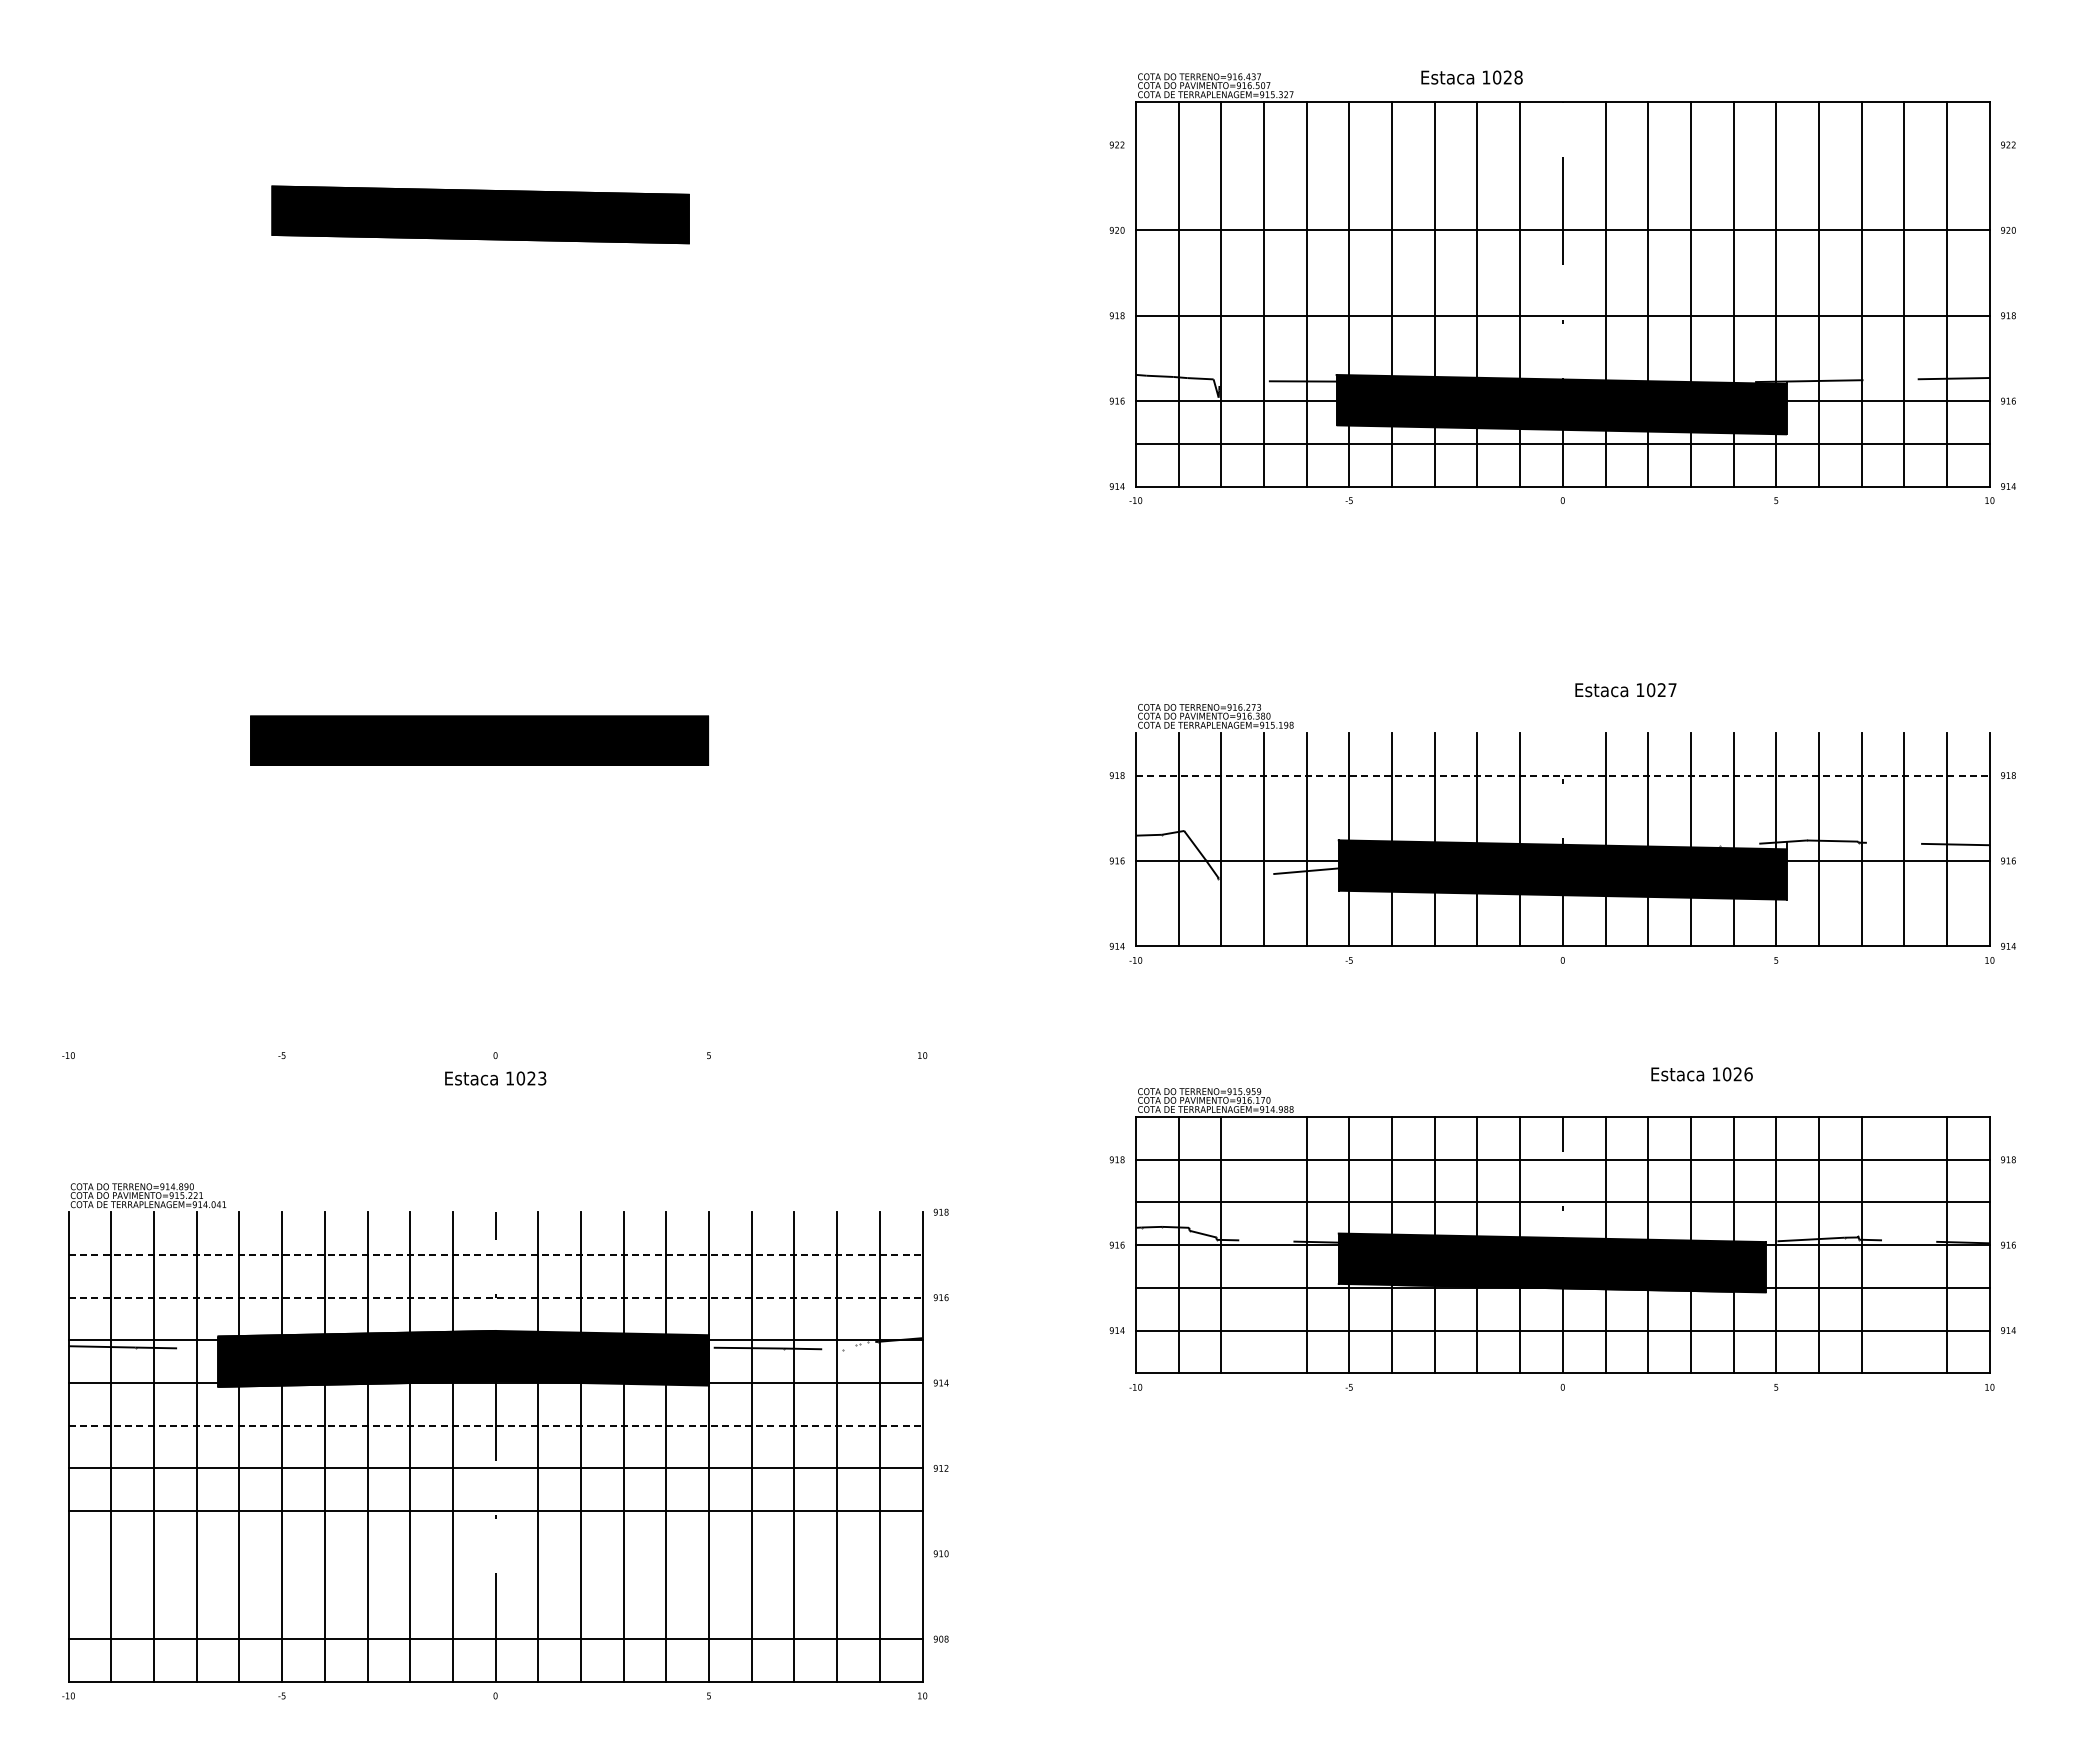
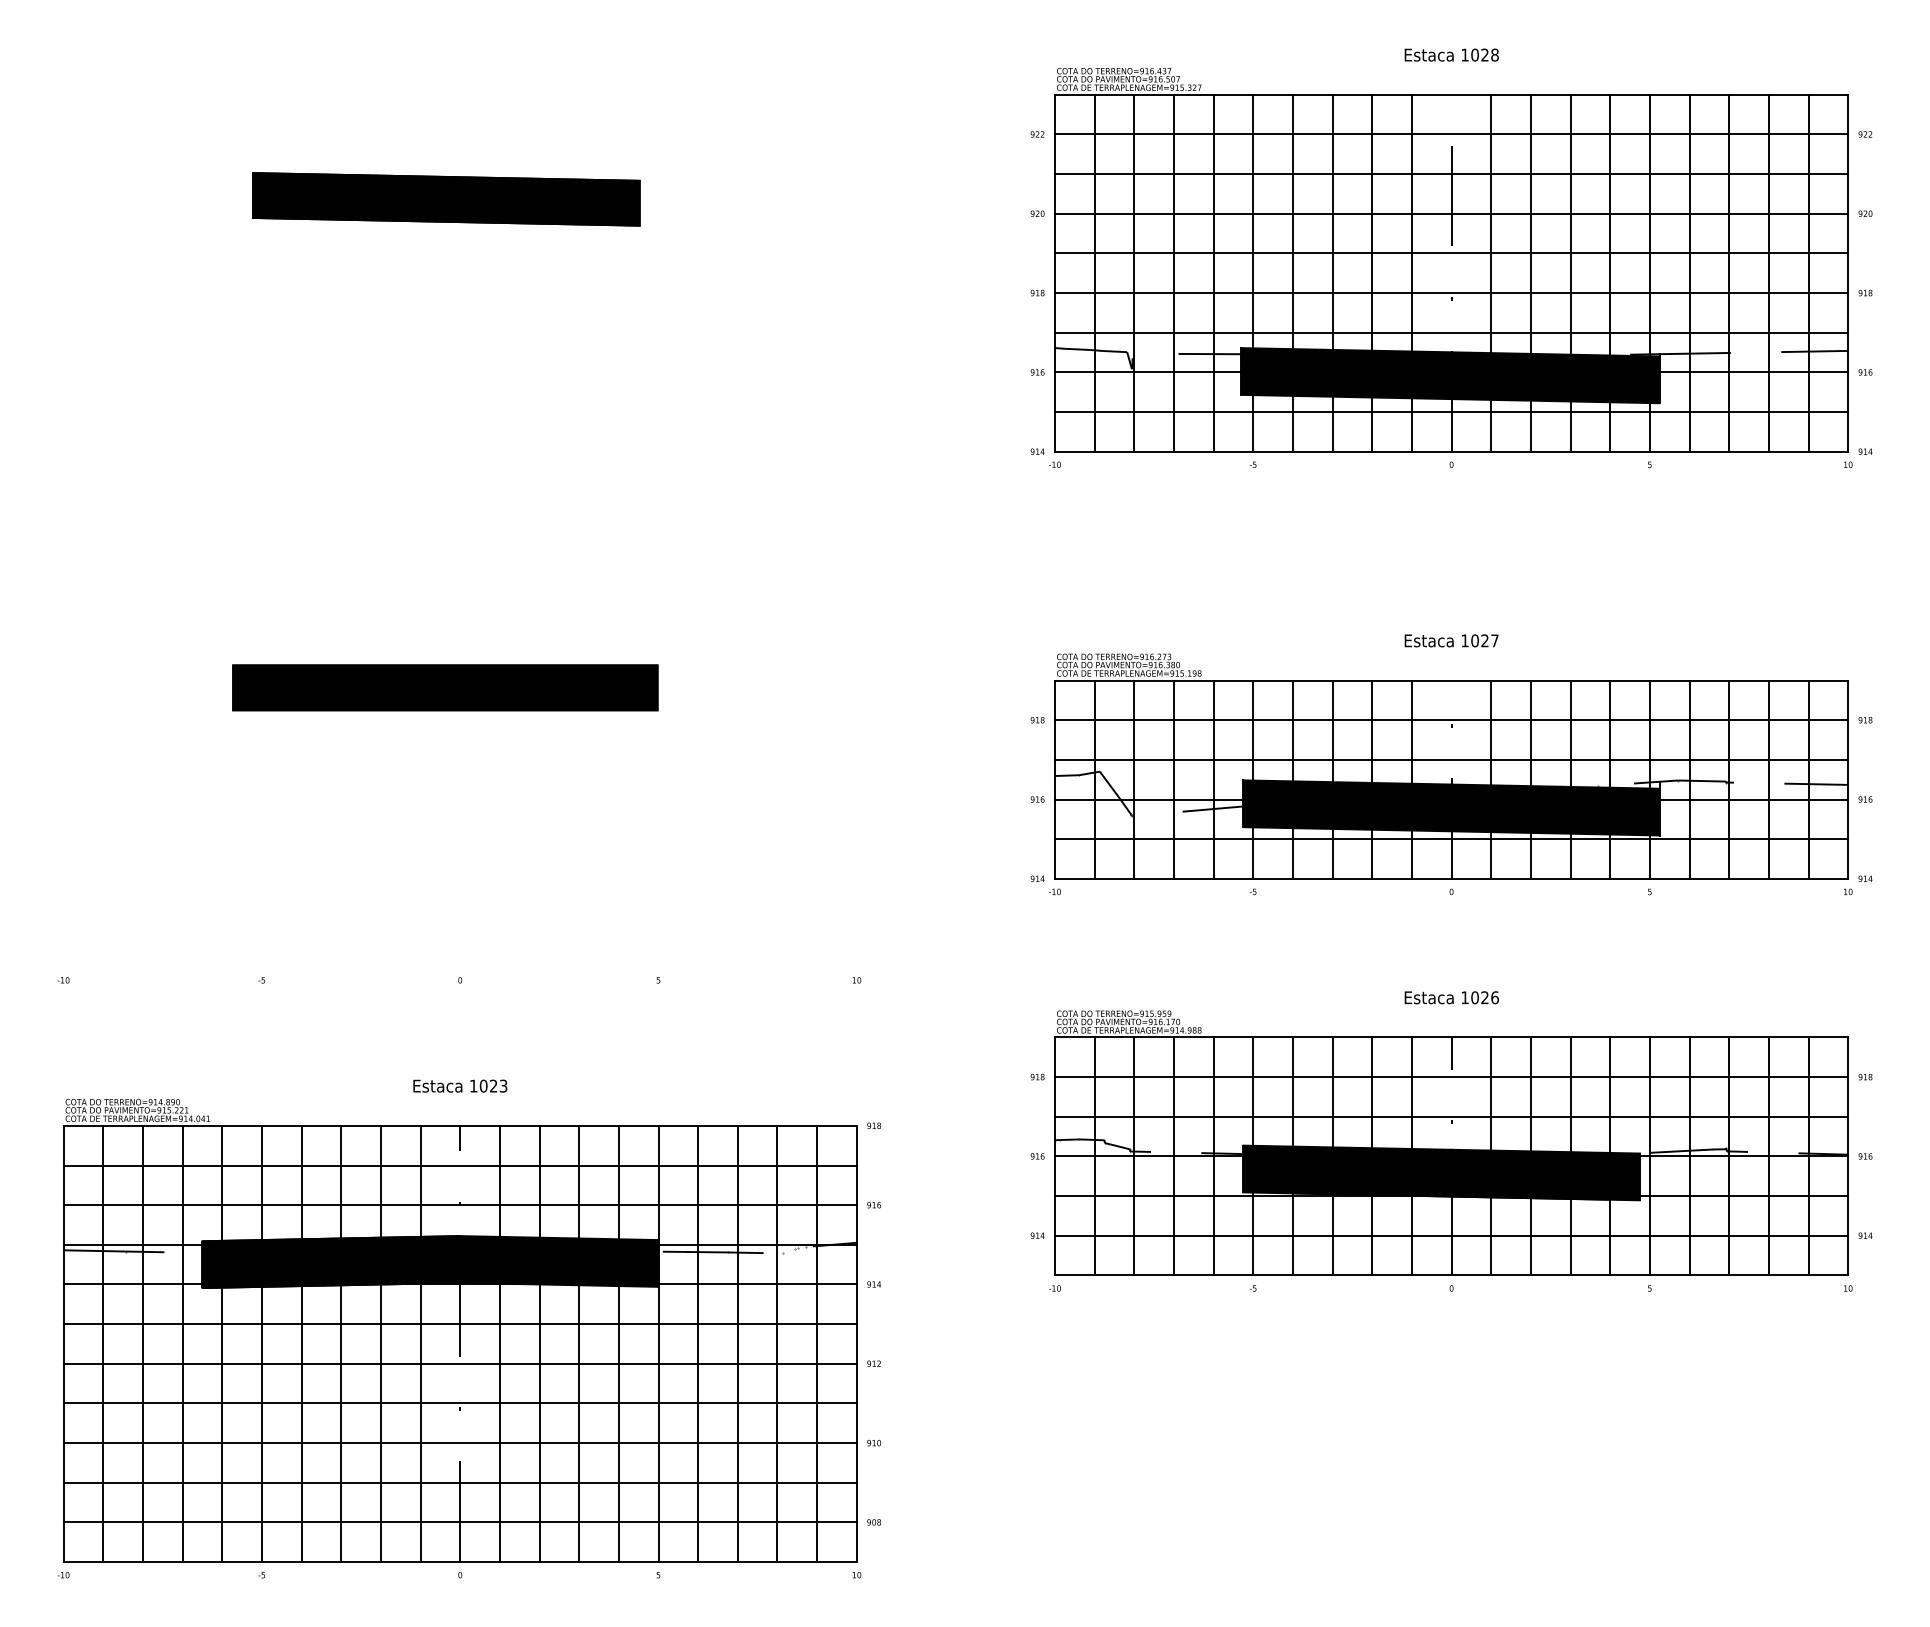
text: (1471, 77) -> (1451, 55), moved
line: (1562, 145) -> (1451, 134), added
line: (1562, 187) -> (1451, 173), added
line: (1562, 273) -> (1451, 253), added
line: (1562, 358) -> (1451, 332), added
text: (1625, 690) -> (1451, 641), moved
line: (1562, 732) -> (1451, 680), added
line: (1562, 775) -> (1451, 720), dashed -> solid
line: (1562, 818) -> (1451, 760), added
line: (1562, 903) -> (1451, 839), added
text: (1701, 1074) -> (1451, 997), moved
text: (495, 1078) -> (460, 1086), moved
line: (495, 1212) -> (460, 1126), added
line: (1264, 1245) -> (1174, 1156), added
line: (1904, 1245) -> (1768, 1156), added
line: (495, 1254) -> (460, 1165), dashed -> solid
line: (495, 1297) -> (460, 1205), dashed -> solid
line: (495, 1425) -> (460, 1323), dashed -> solid
line: (495, 1553) -> (460, 1442), added
line: (495, 1596) -> (460, 1482), added

